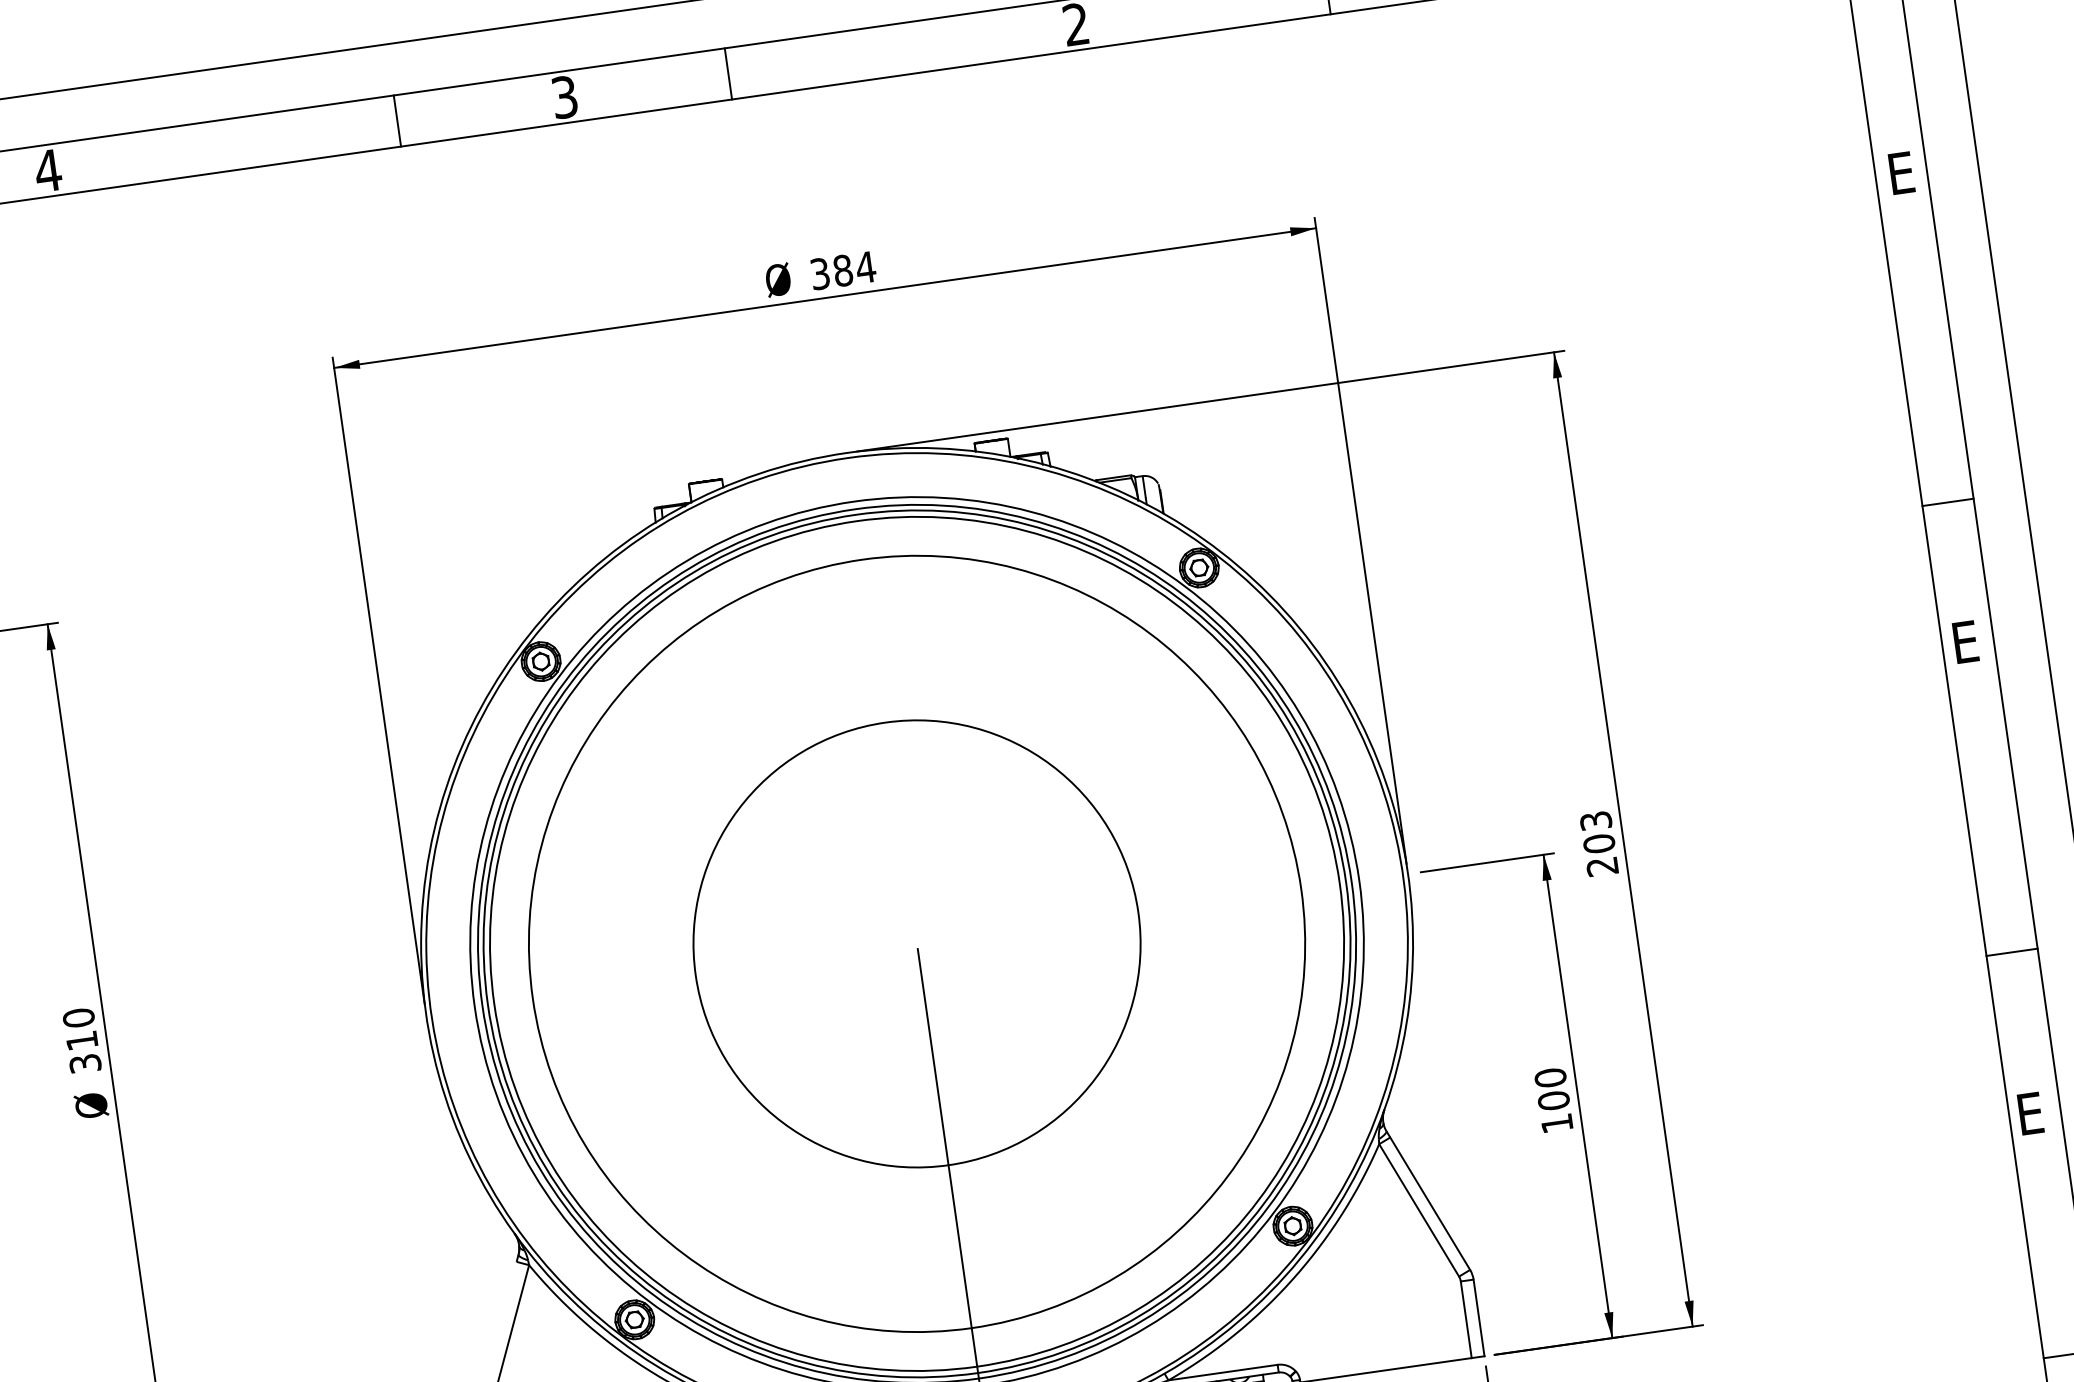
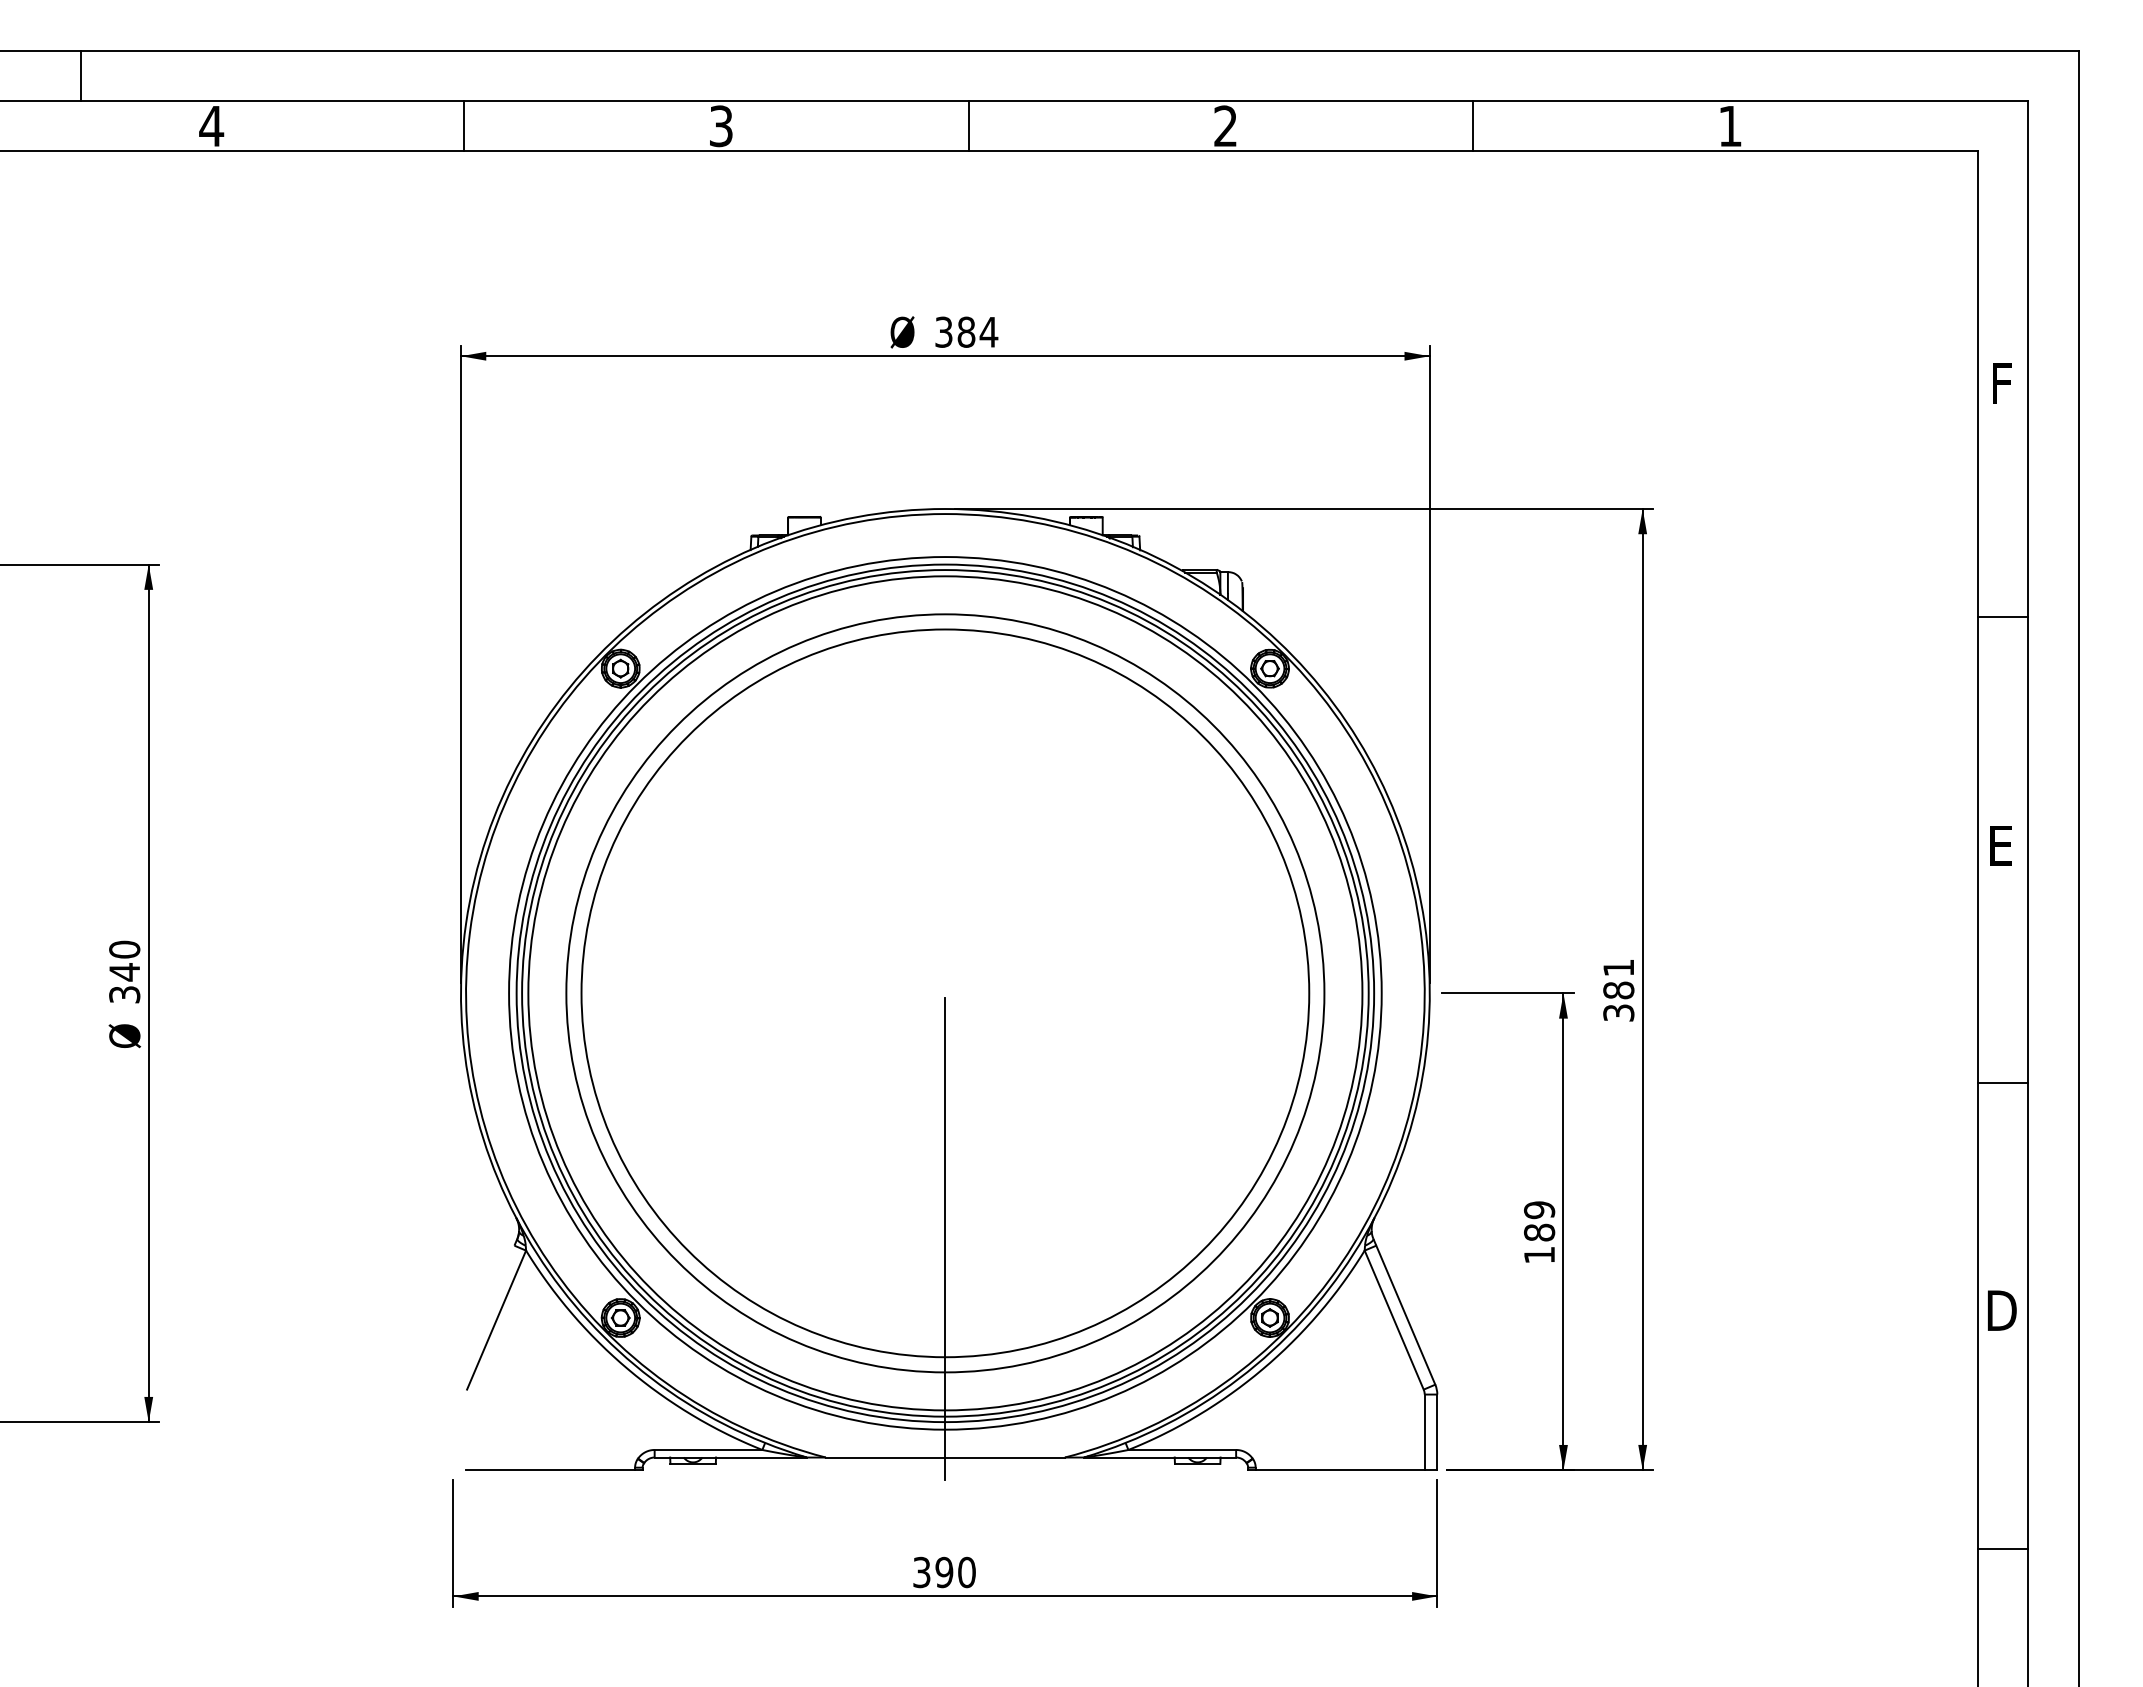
line: (728, 73) -> (968, 125), moved
line: (397, 120) -> (464, 125), moved
text: (1903, 172) -> (2005, 383), E -> F
line: (1947, 502) -> (2002, 617), moved
text: (1598, 843) -> (1618, 990), 203 -> 381
circle: (917, 944) -> (945, 993), size x1.67
line: (2011, 952) -> (2002, 1083), moved
text: (81, 1041) -> (124, 972), 310 -> 340
text: (1552, 1089) -> (1539, 1221), 100 -> 189
text: (2033, 1113) -> (2001, 1310), E -> D

